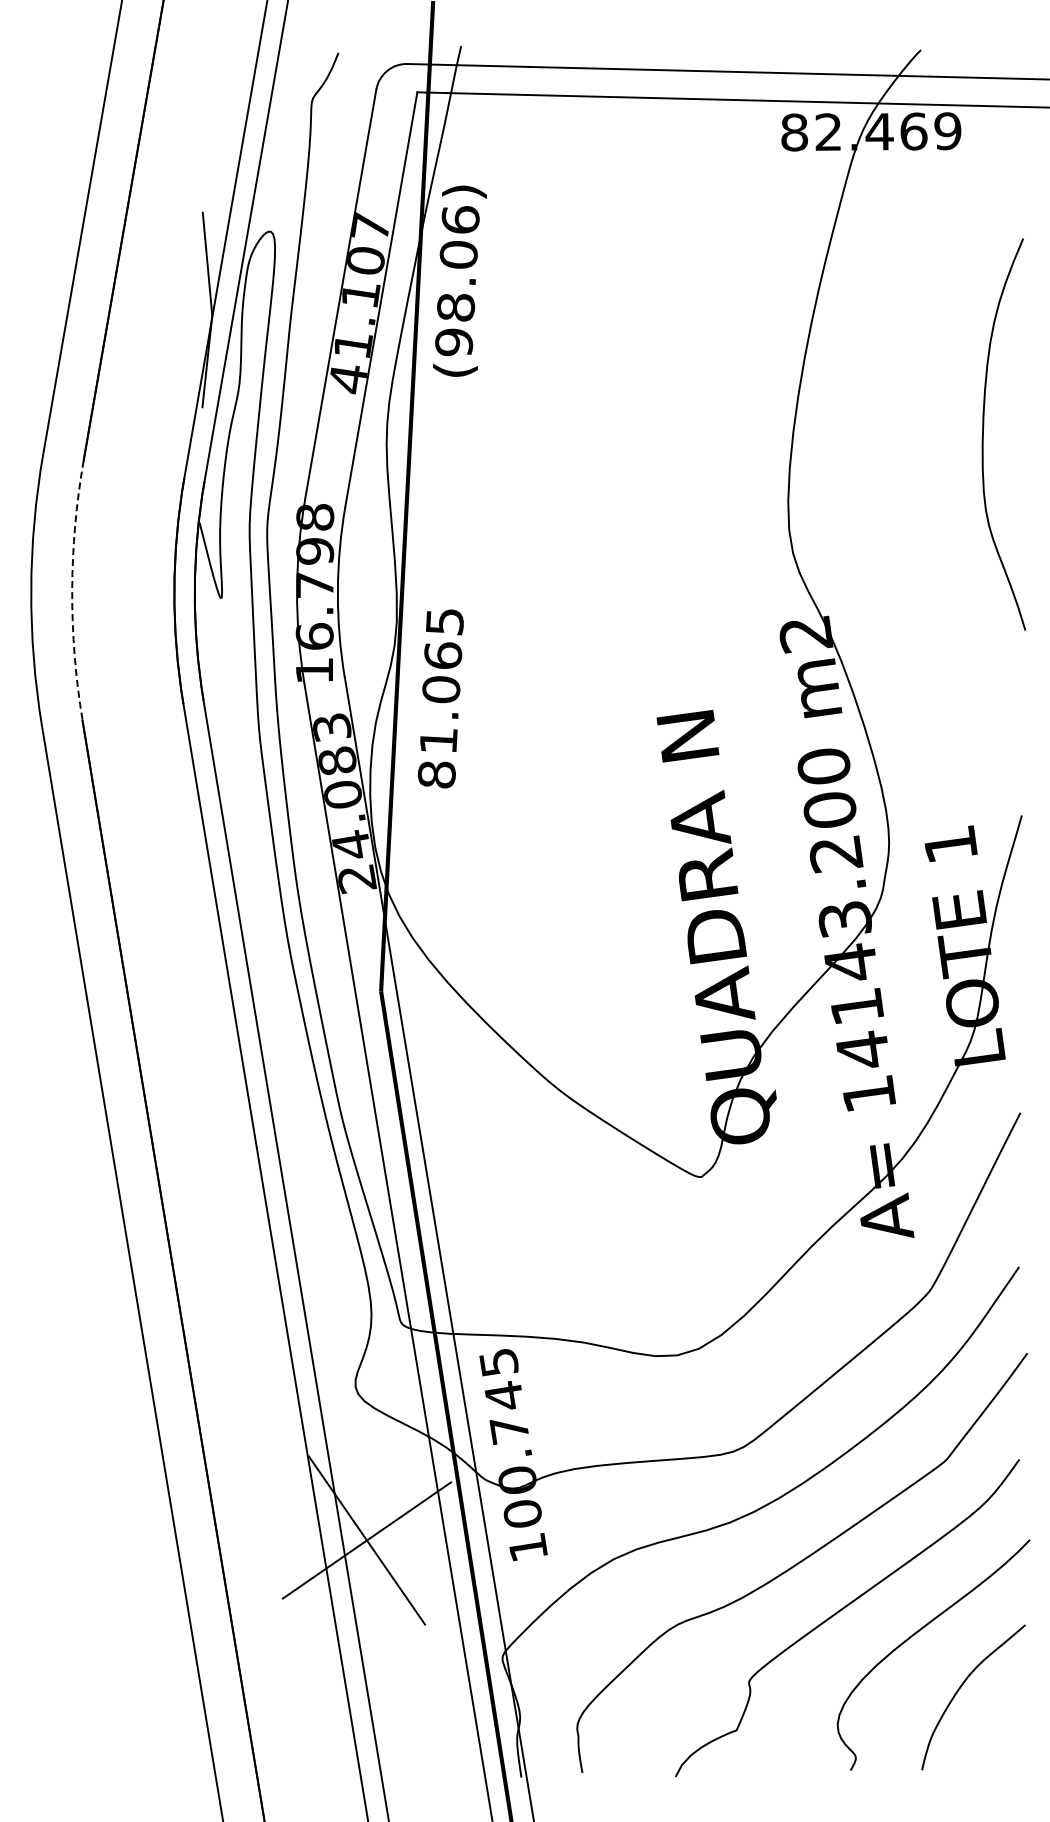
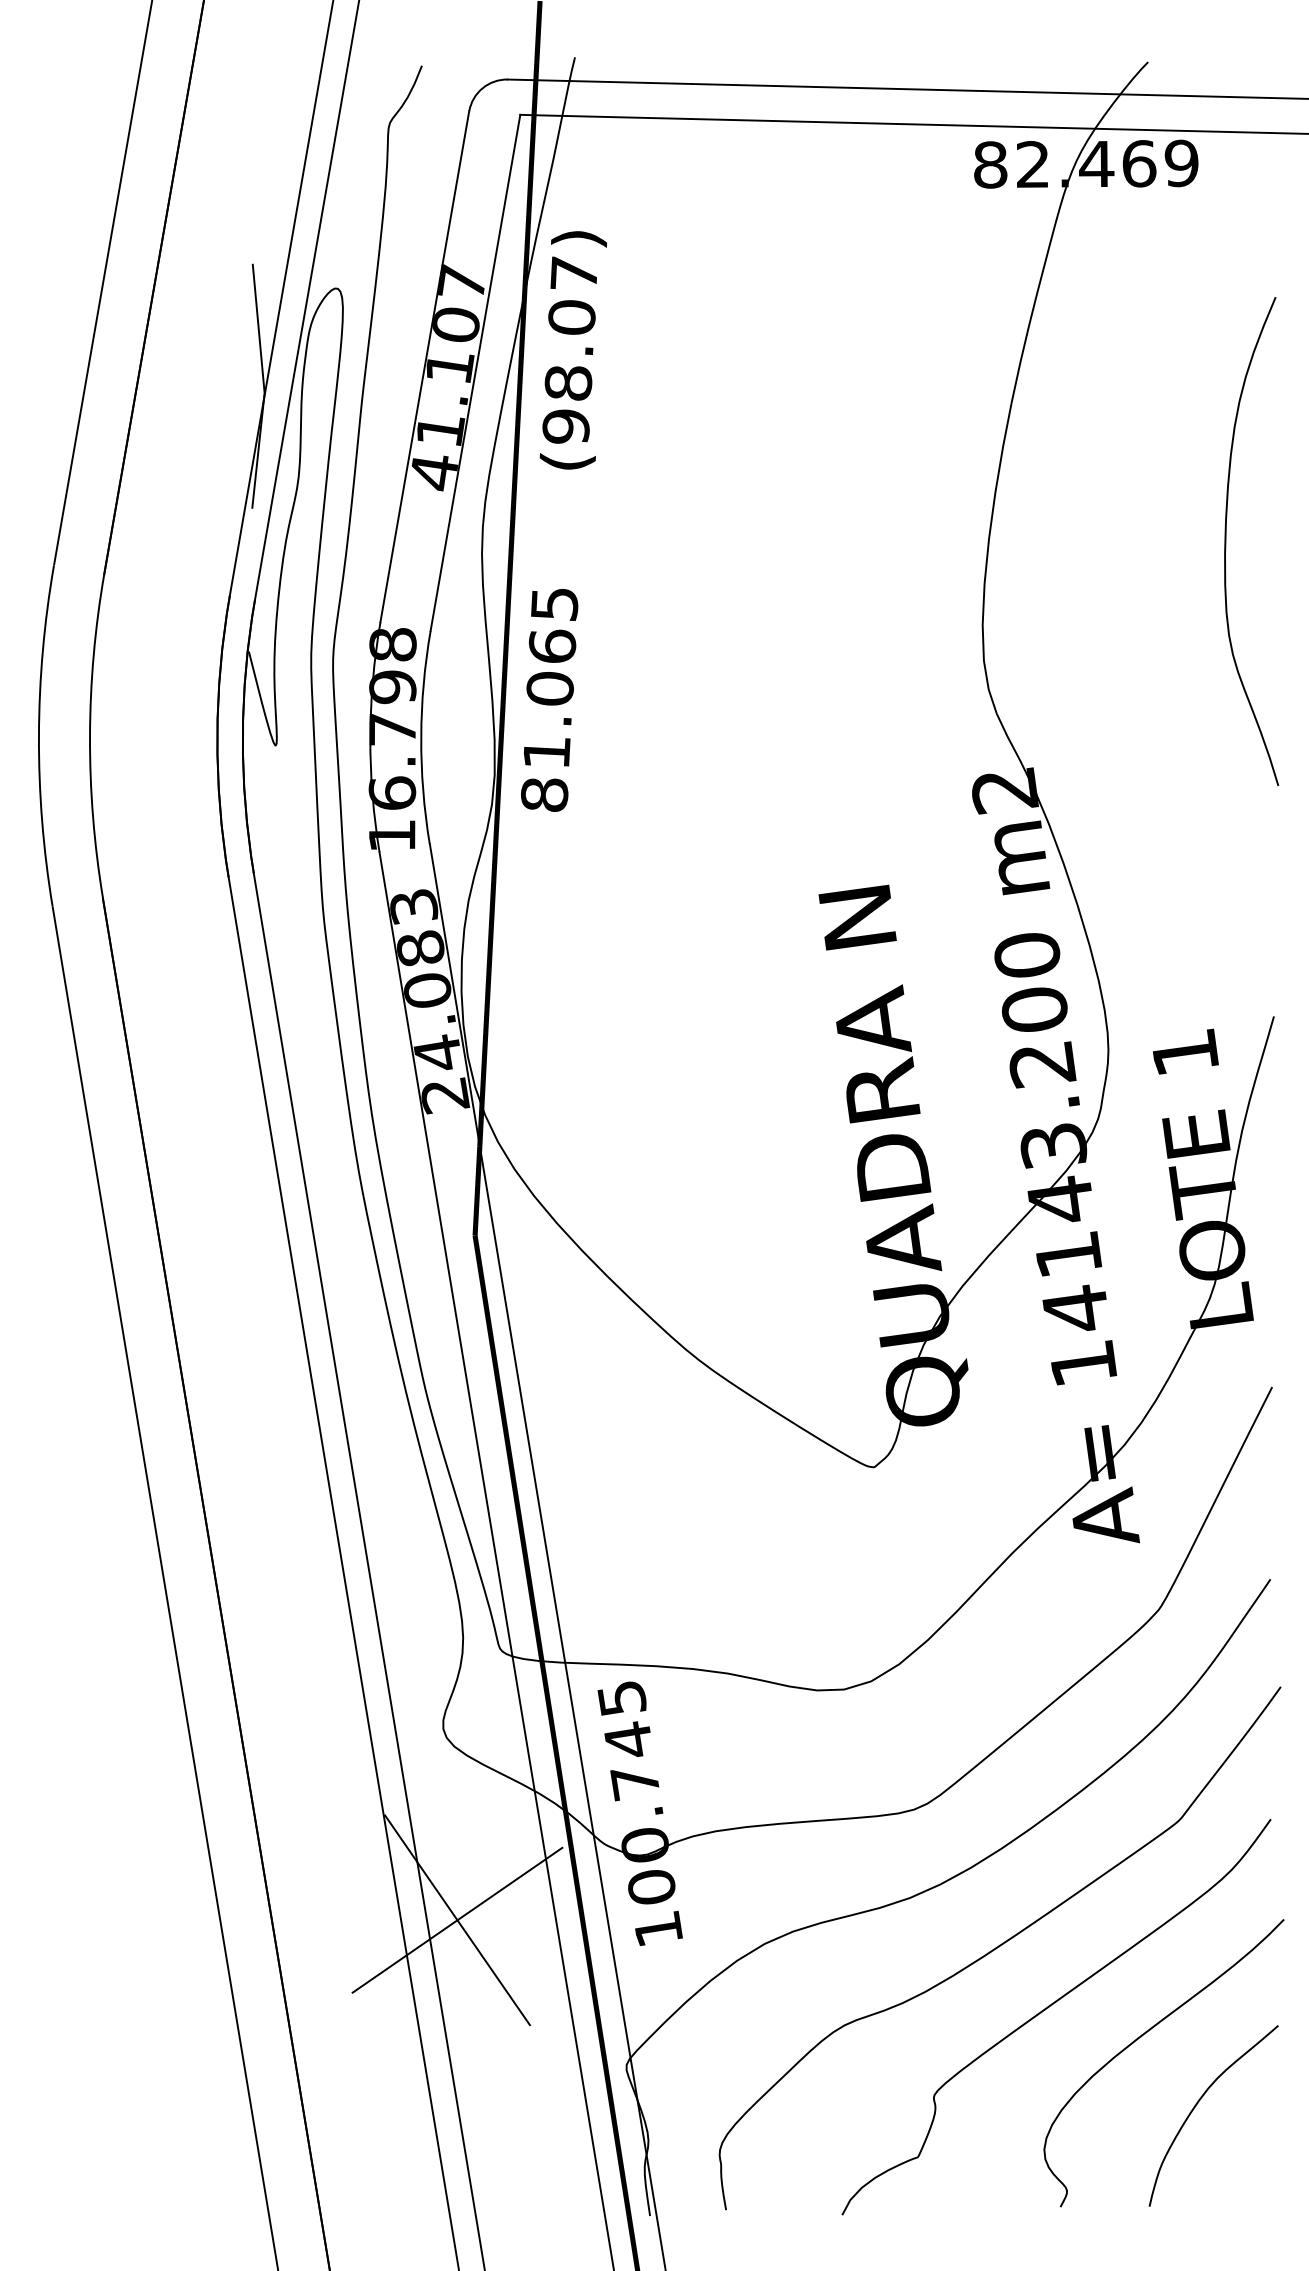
text: (460, 219) -> (574, 273), (98.06) -> (98.07)
arc: (72, 590) -> (90, 735), dashed -> solid
text: (440, 698) -> (549, 699), moved

